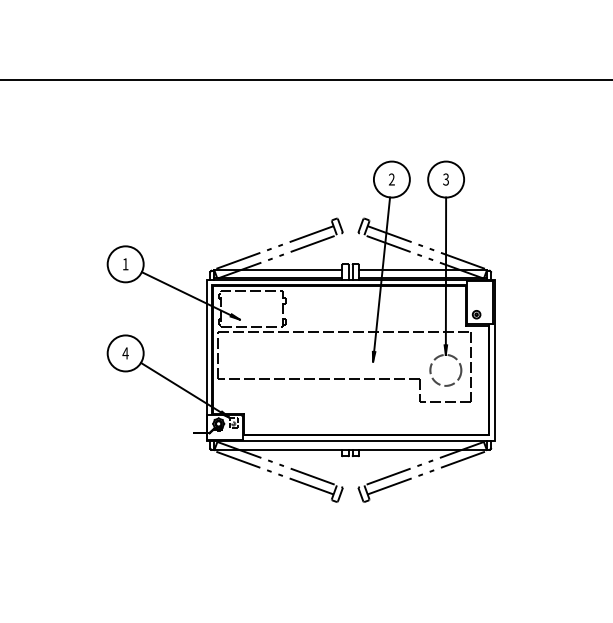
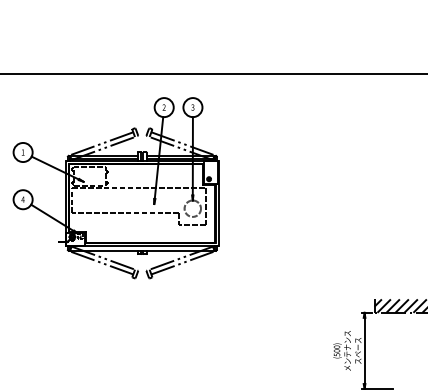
part: (299, 332) -> (115, 188), moved

